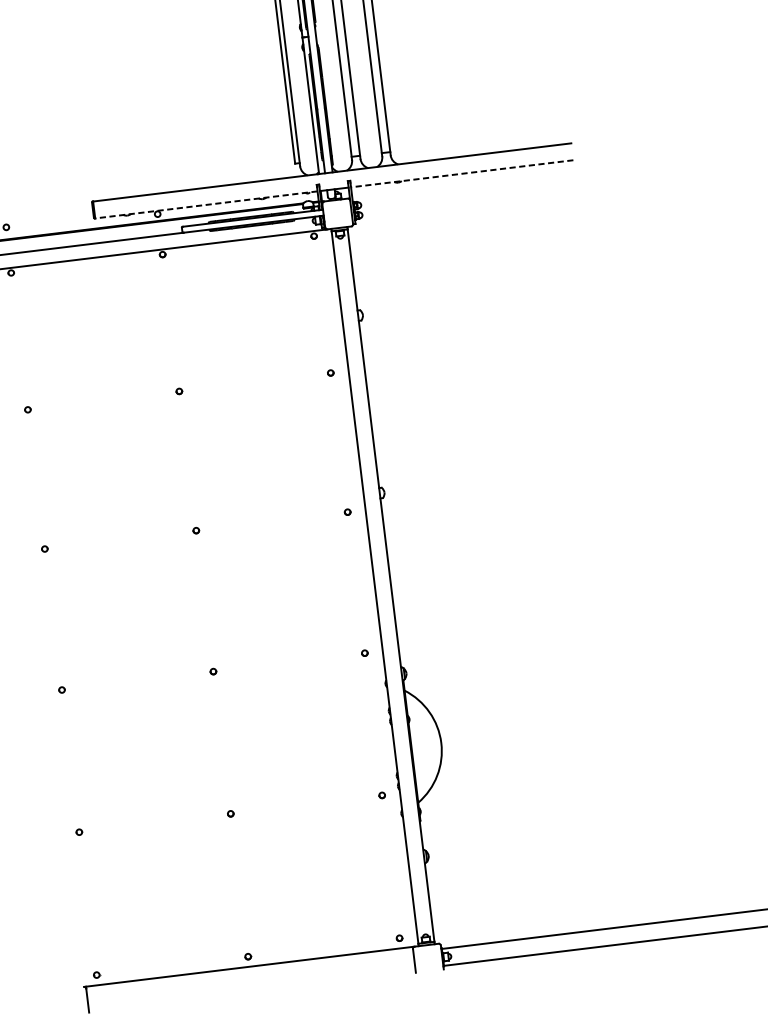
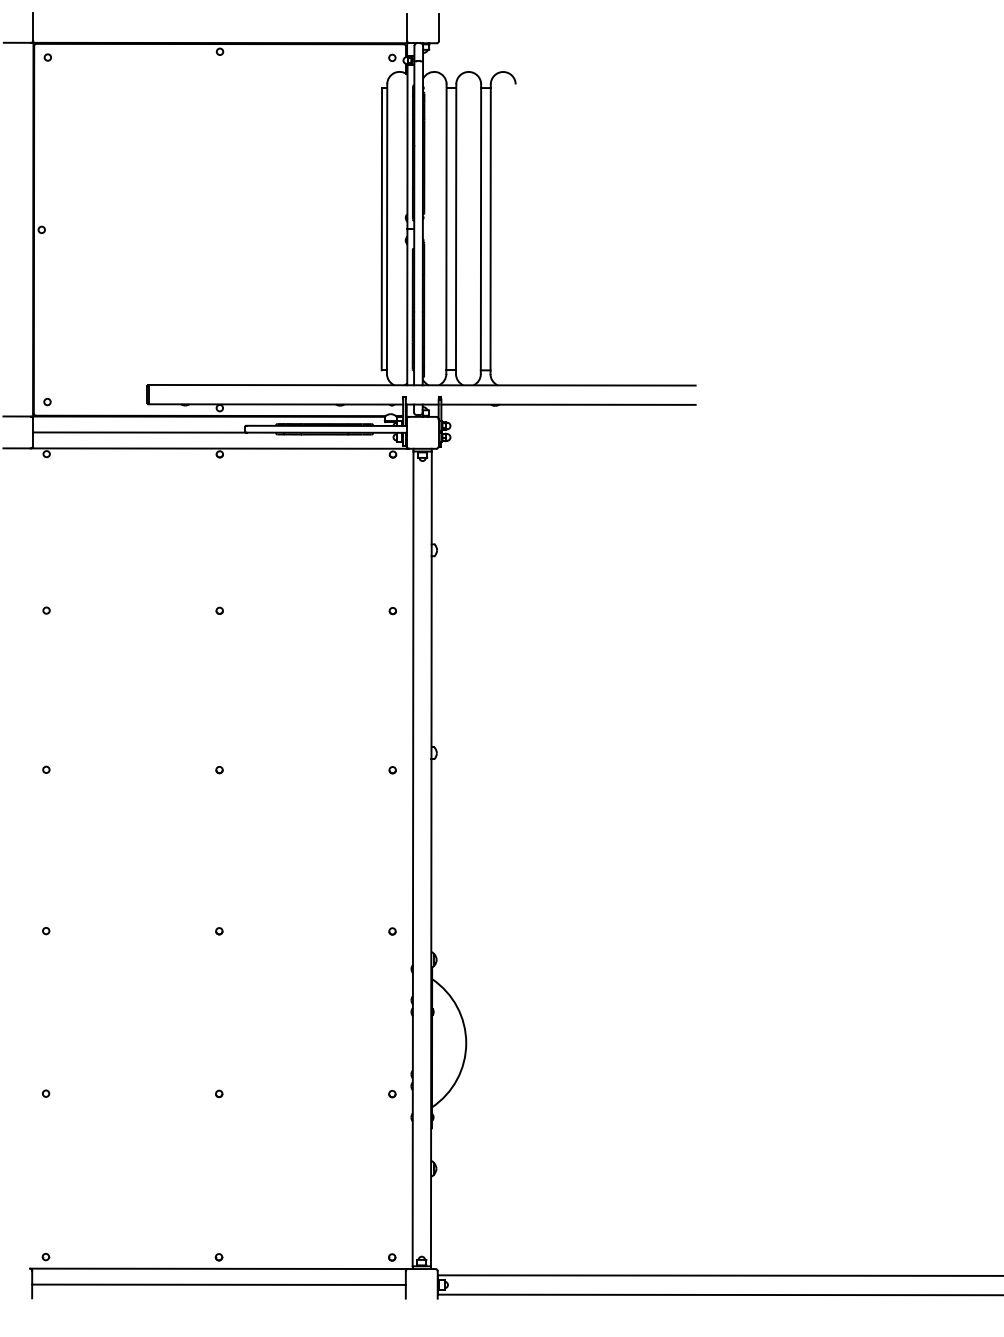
line: (462, 173) -> (568, 404), dashed -> solid
line: (205, 205) -> (275, 404), dashed -> solid
line: (250, 980) -> (218, 1284), added

